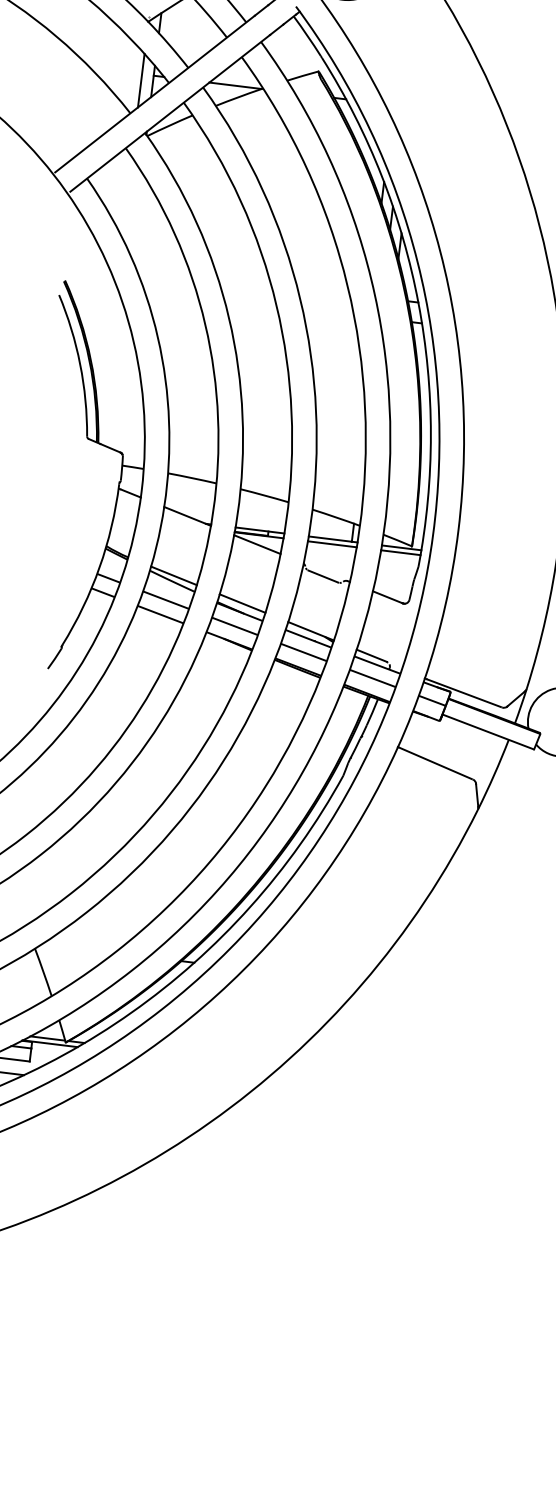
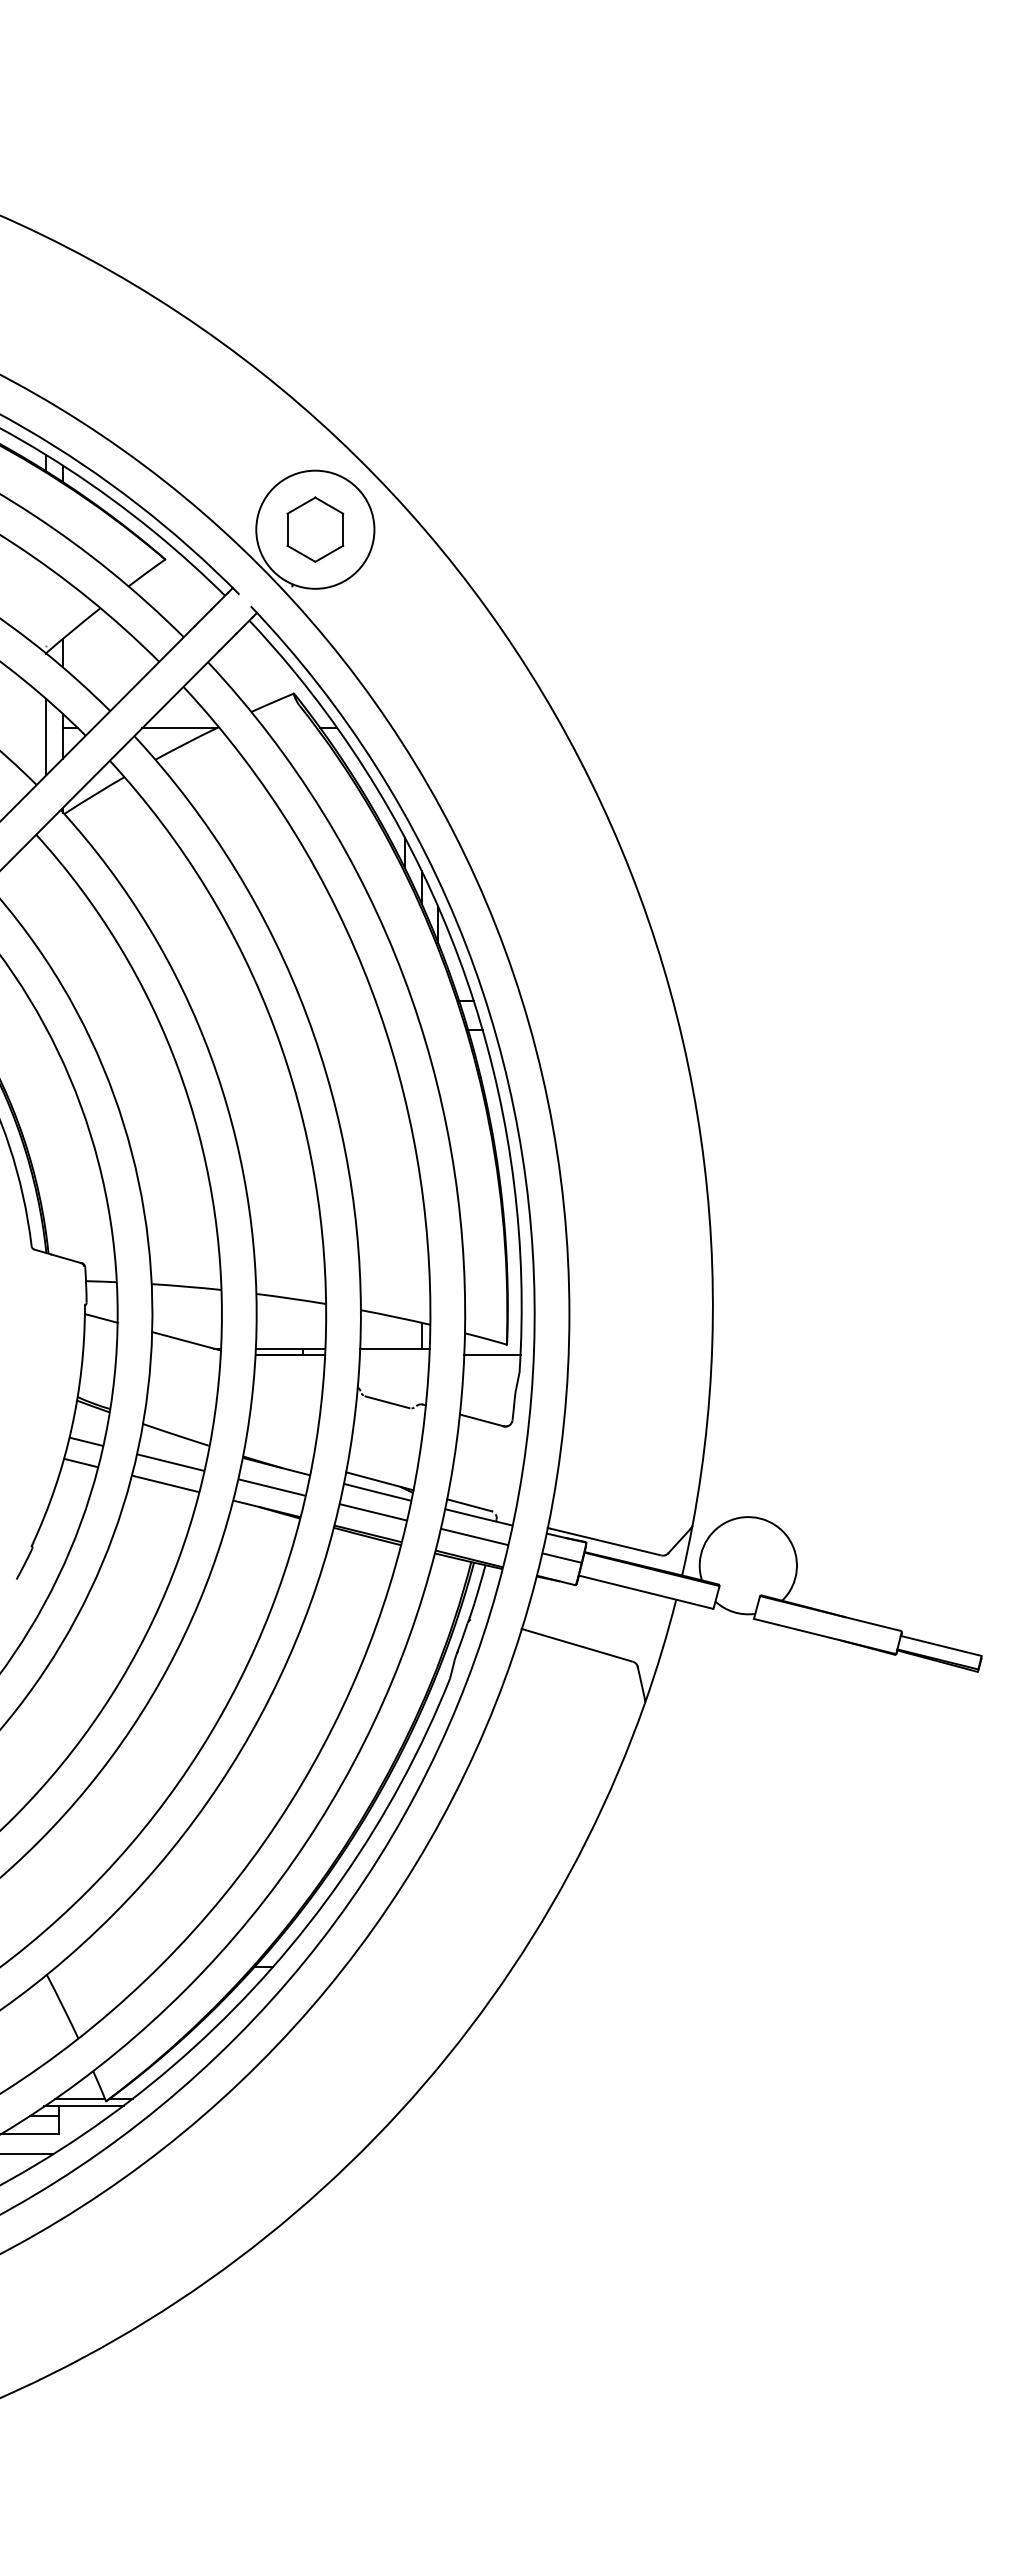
line: (257, 544) -> (289, 1368), removed
line: (332, 544) -> (394, 1355), removed
line: (401, 547) -> (492, 1348), removed
line: (173, 576) -> (177, 1427), removed
line: (242, 603) -> (278, 1454), removed

